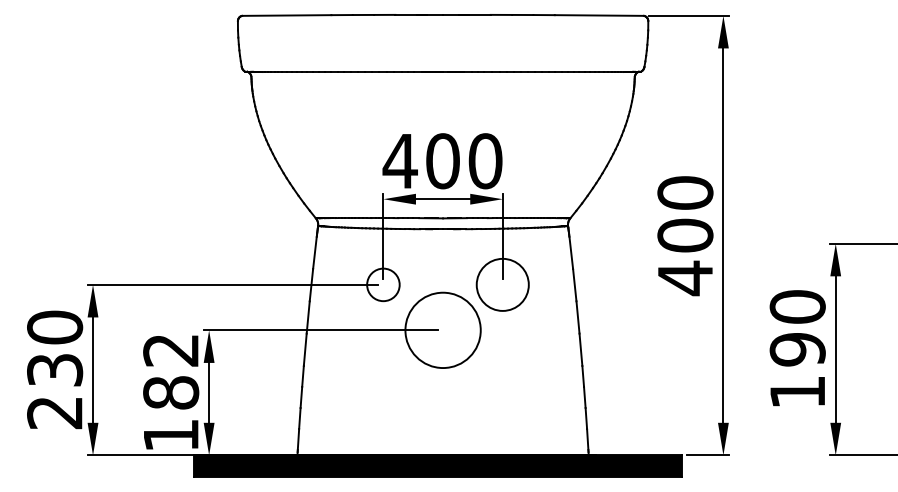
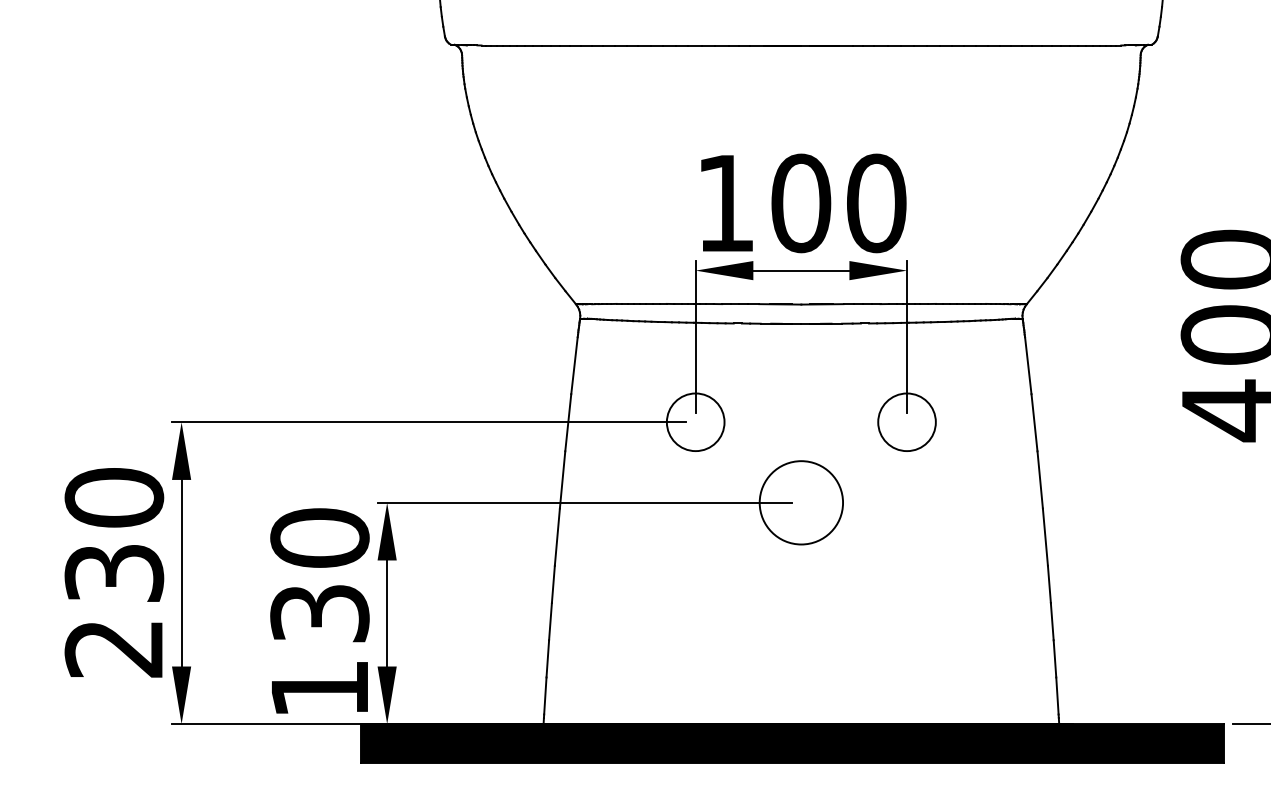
text: (399, 161) -> (724, 203), 400 -> 100
circle: (502, 284) -> (906, 421), size x0.62
circle: (442, 329) -> (800, 501), size x0.62
text: (171, 371) -> (320, 575), 182 -> 130

